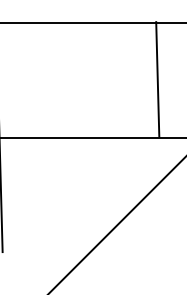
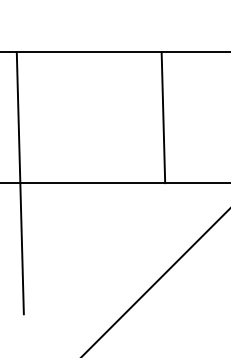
line: (157, 79) -> (163, 117), moved

